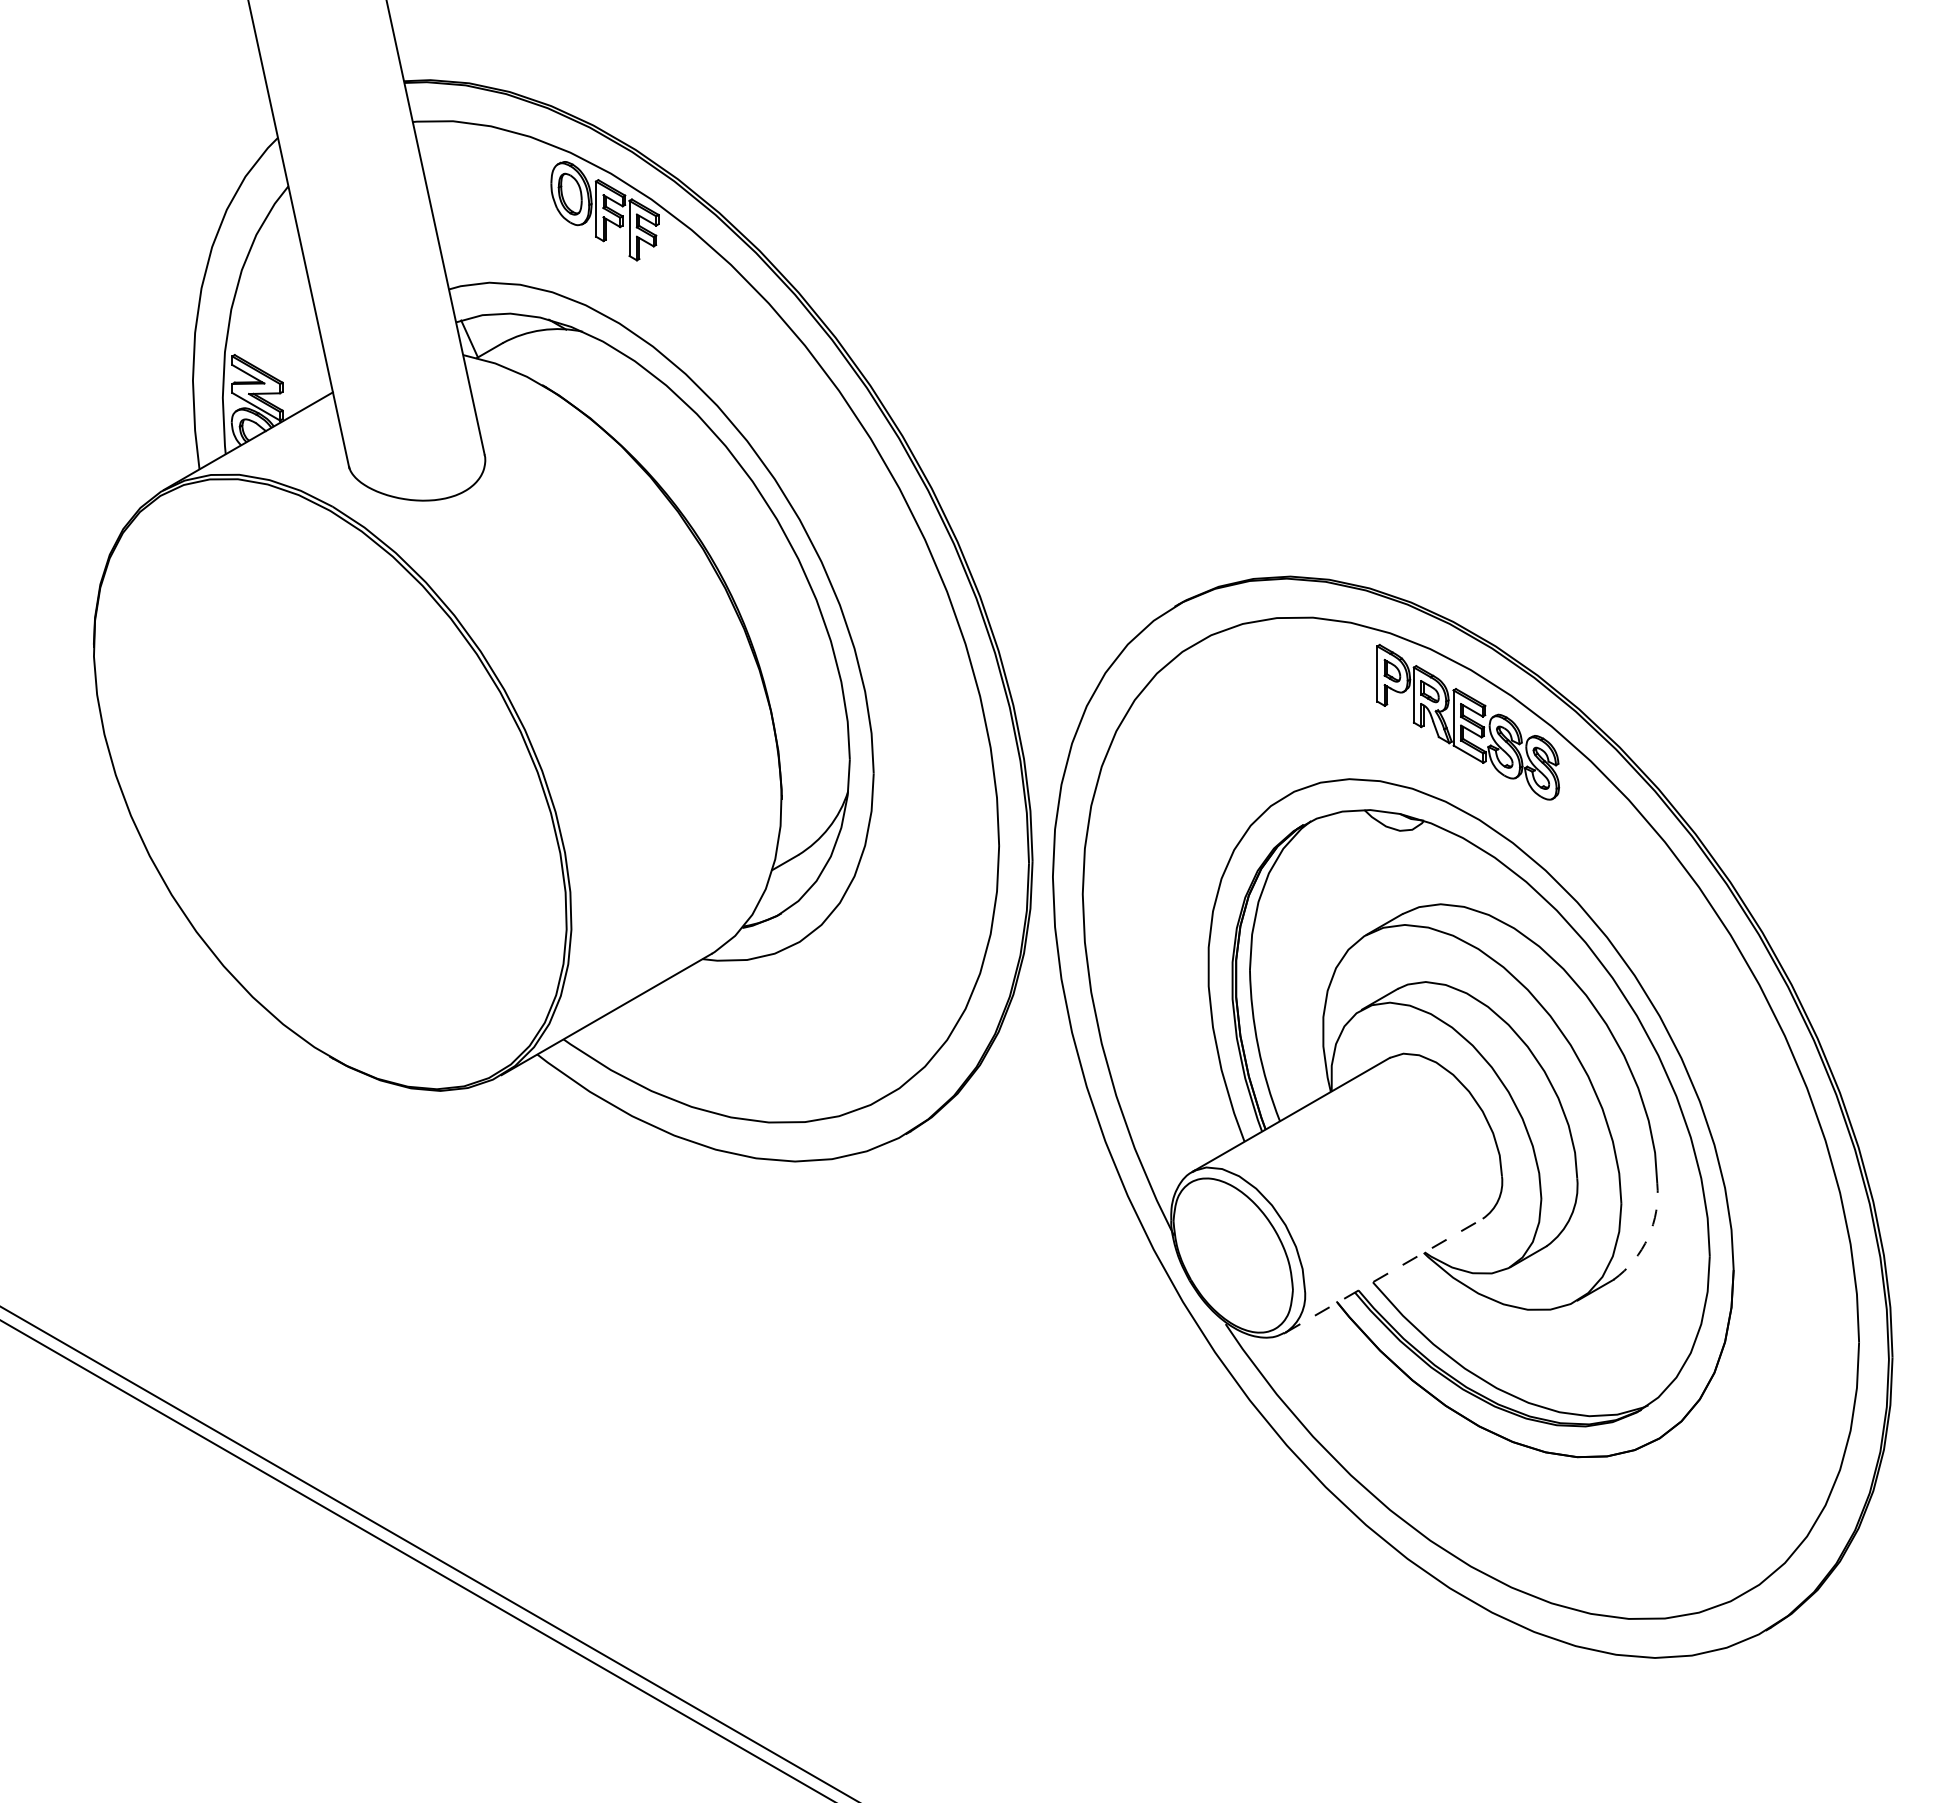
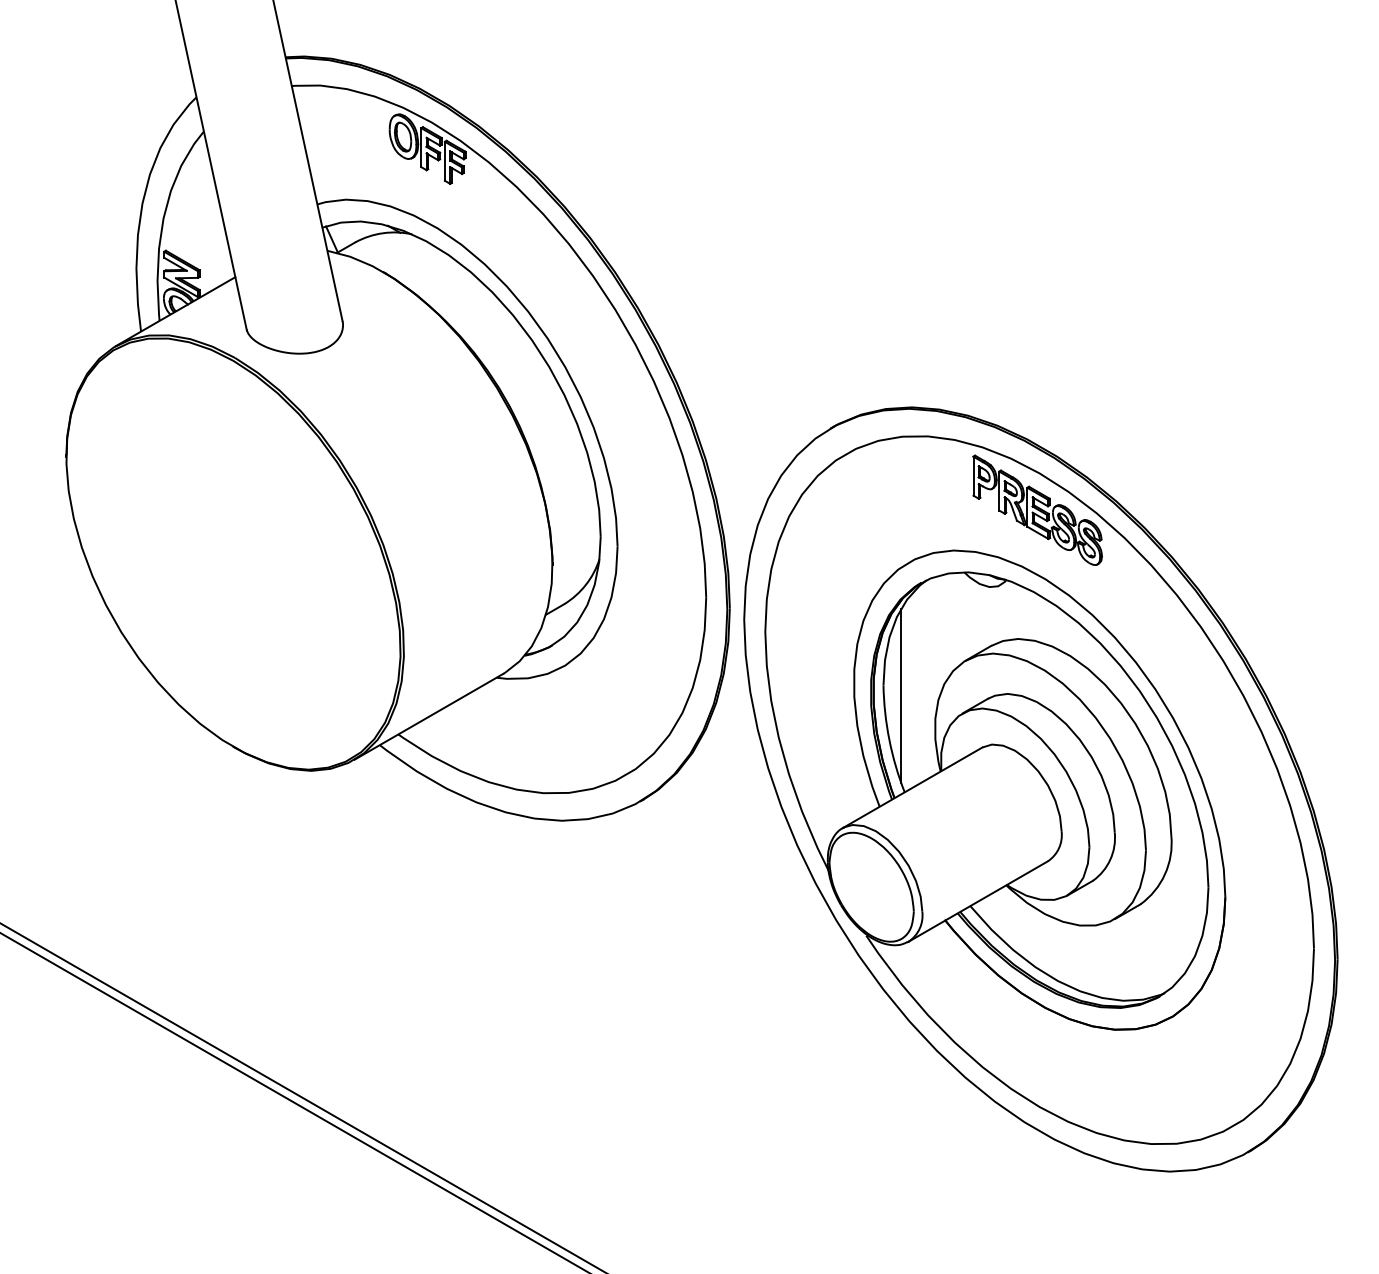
line: (1275, 984) -> (901, 695), added
arc: (1647, 1237) -> (1164, 874), dashed -> solid
line: (1384, 1275) -> (978, 901), dashed -> solid

